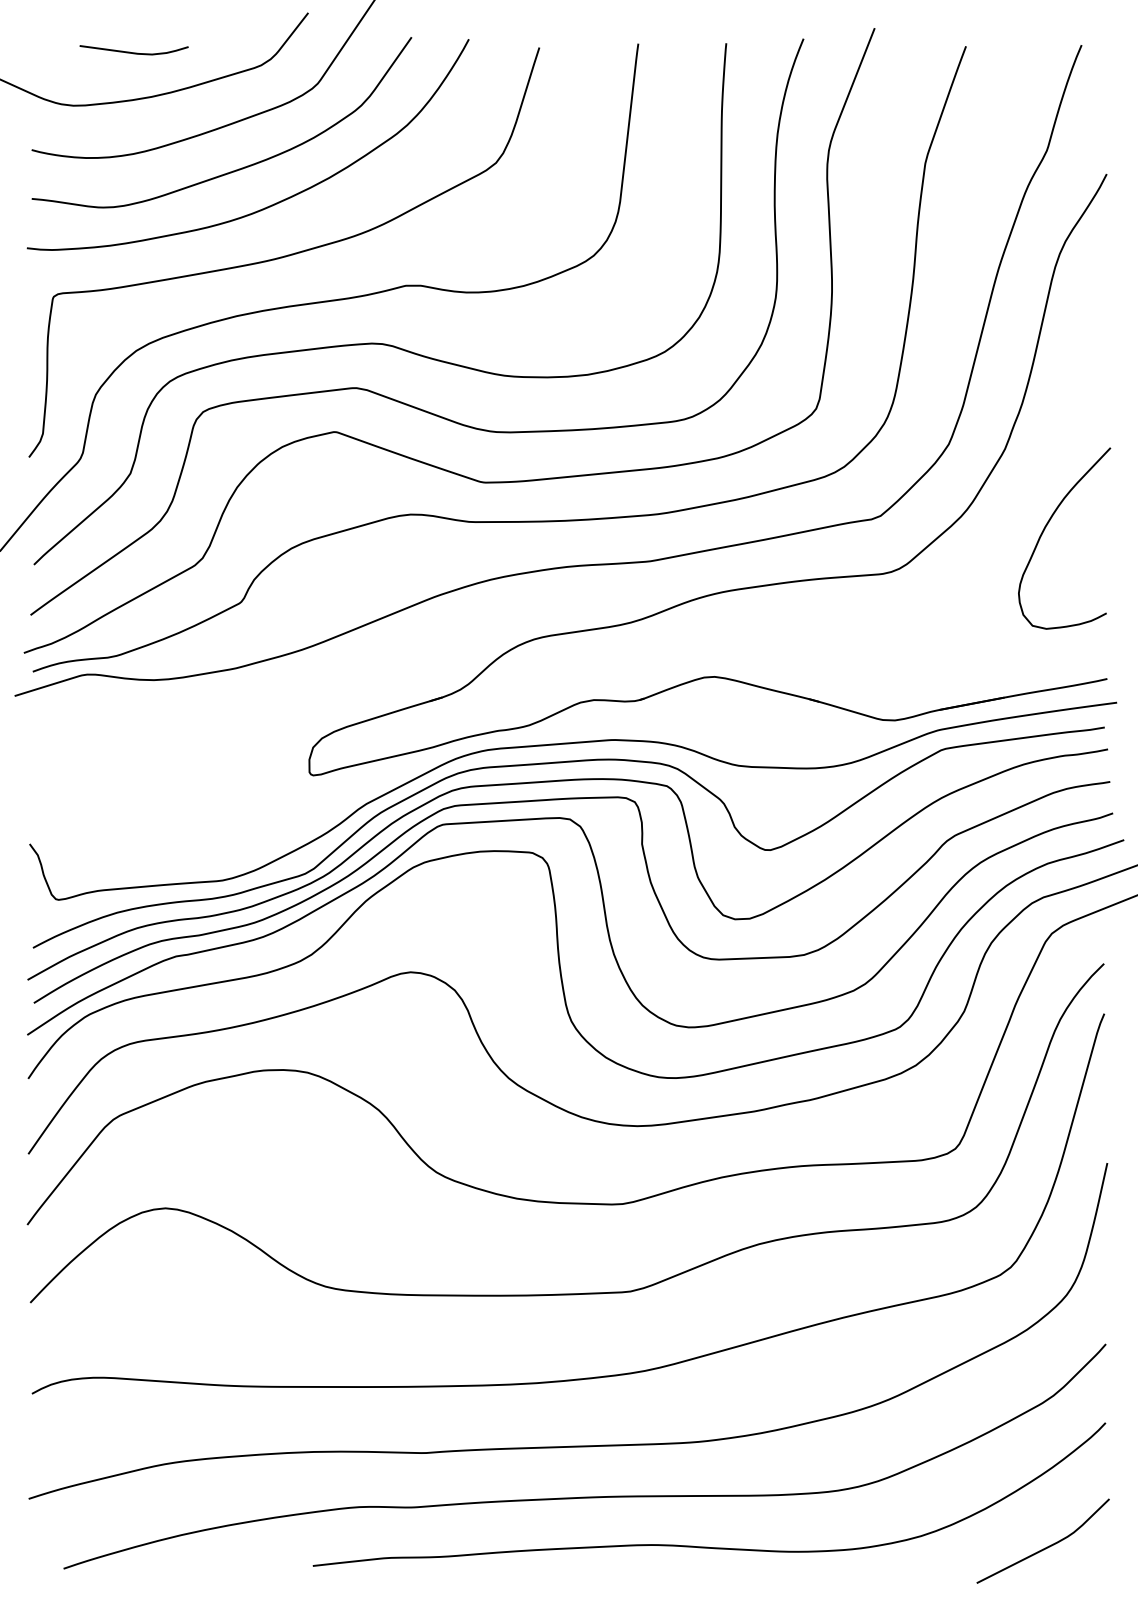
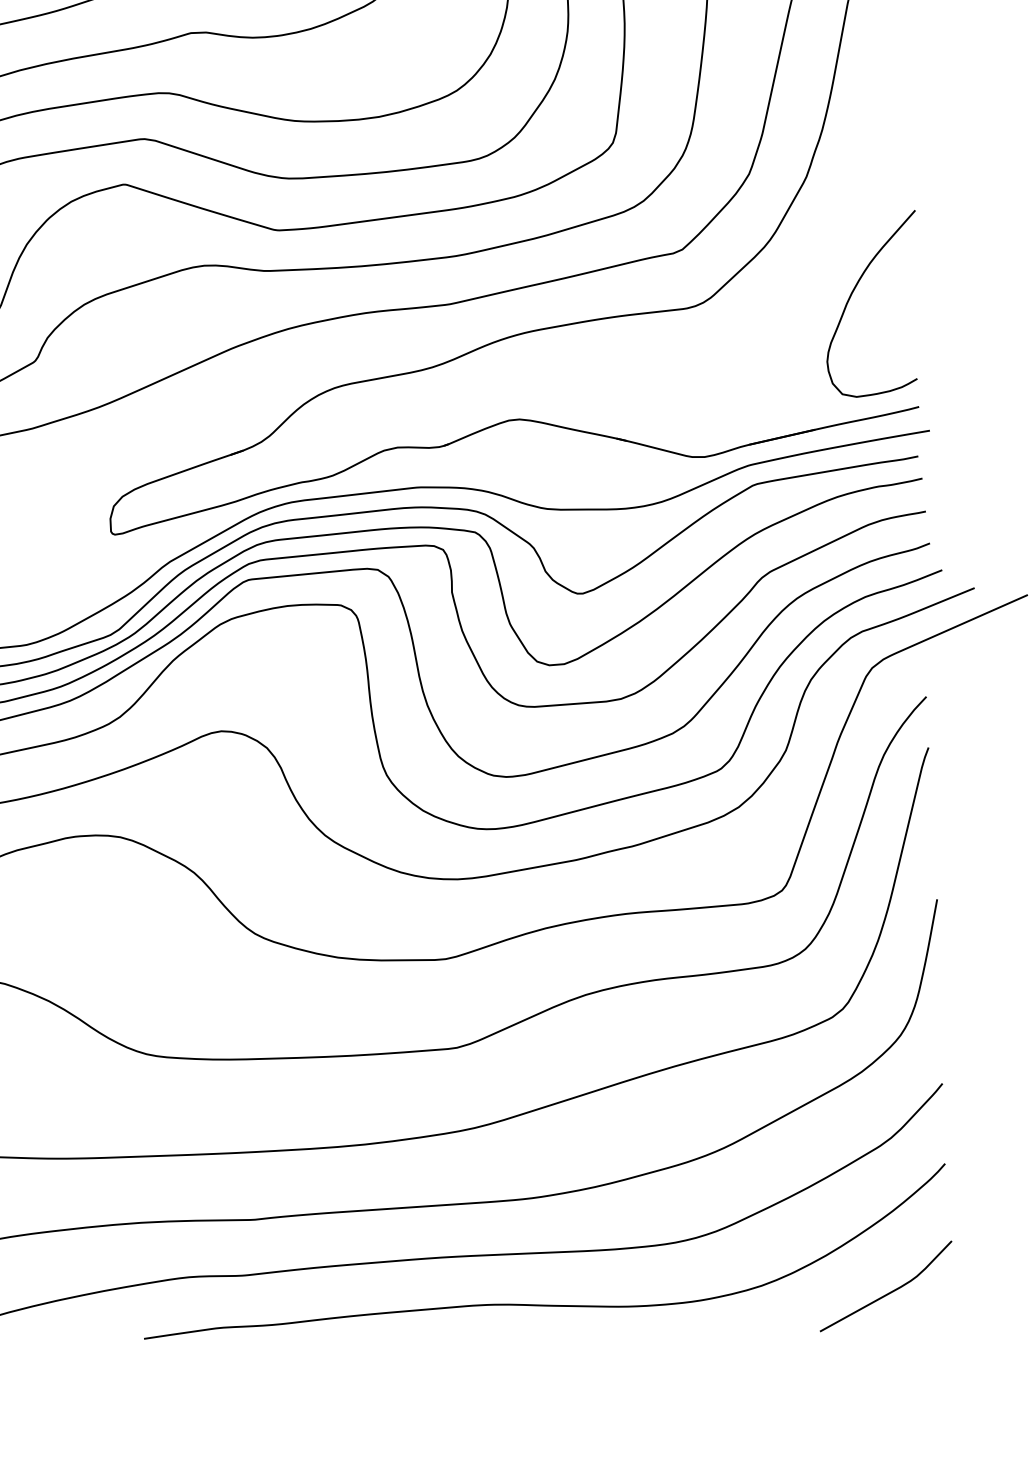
curve: (1045, 529) -> (852, 295), moved

